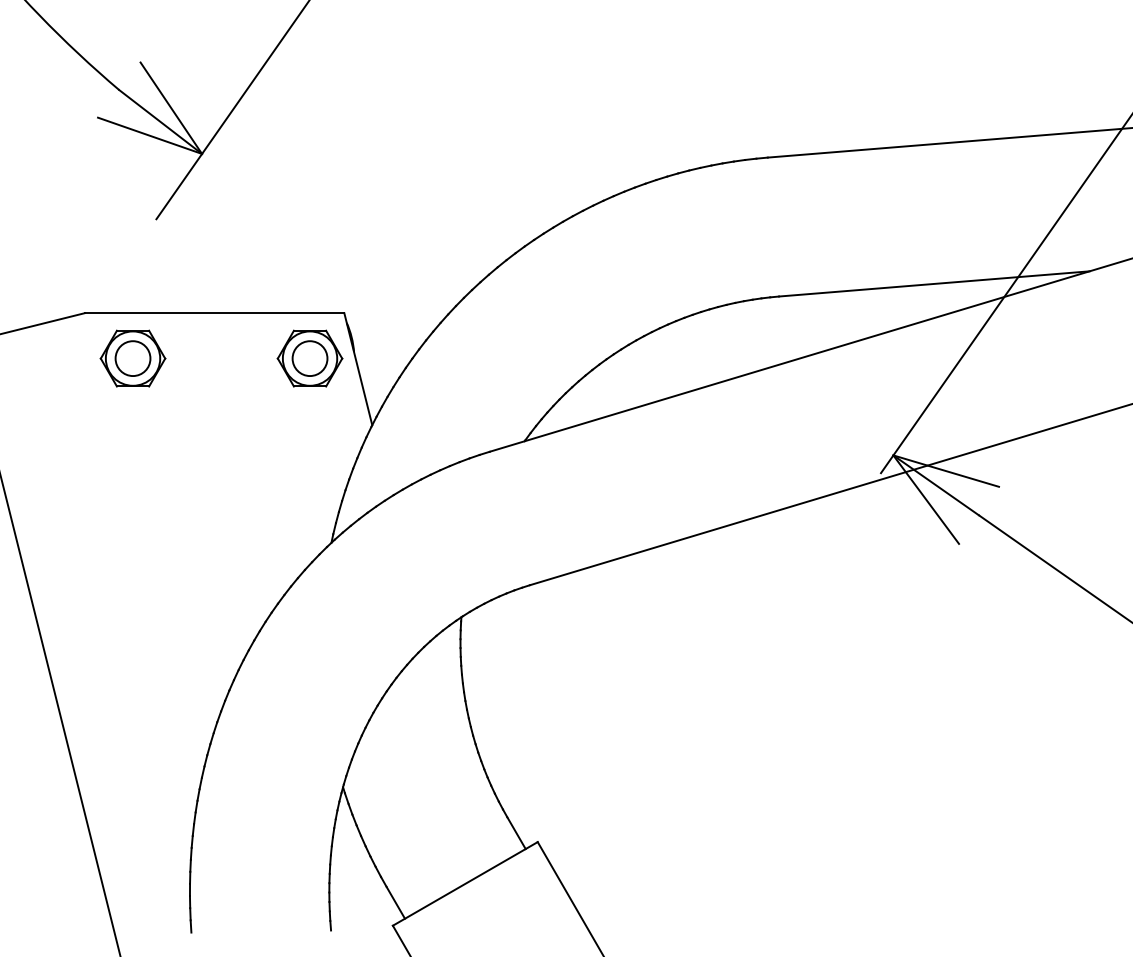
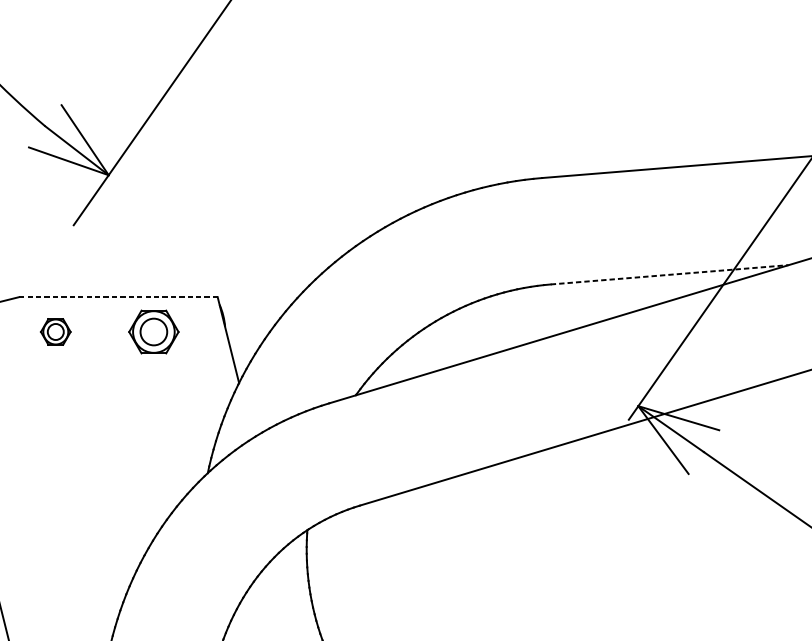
line: (934, 283) -> (669, 274), solid -> dashed
line: (214, 313) -> (118, 297), solid -> dashed
part: (132, 358) -> (55, 331), size x0.6
part: (309, 358) -> (153, 331), moved

